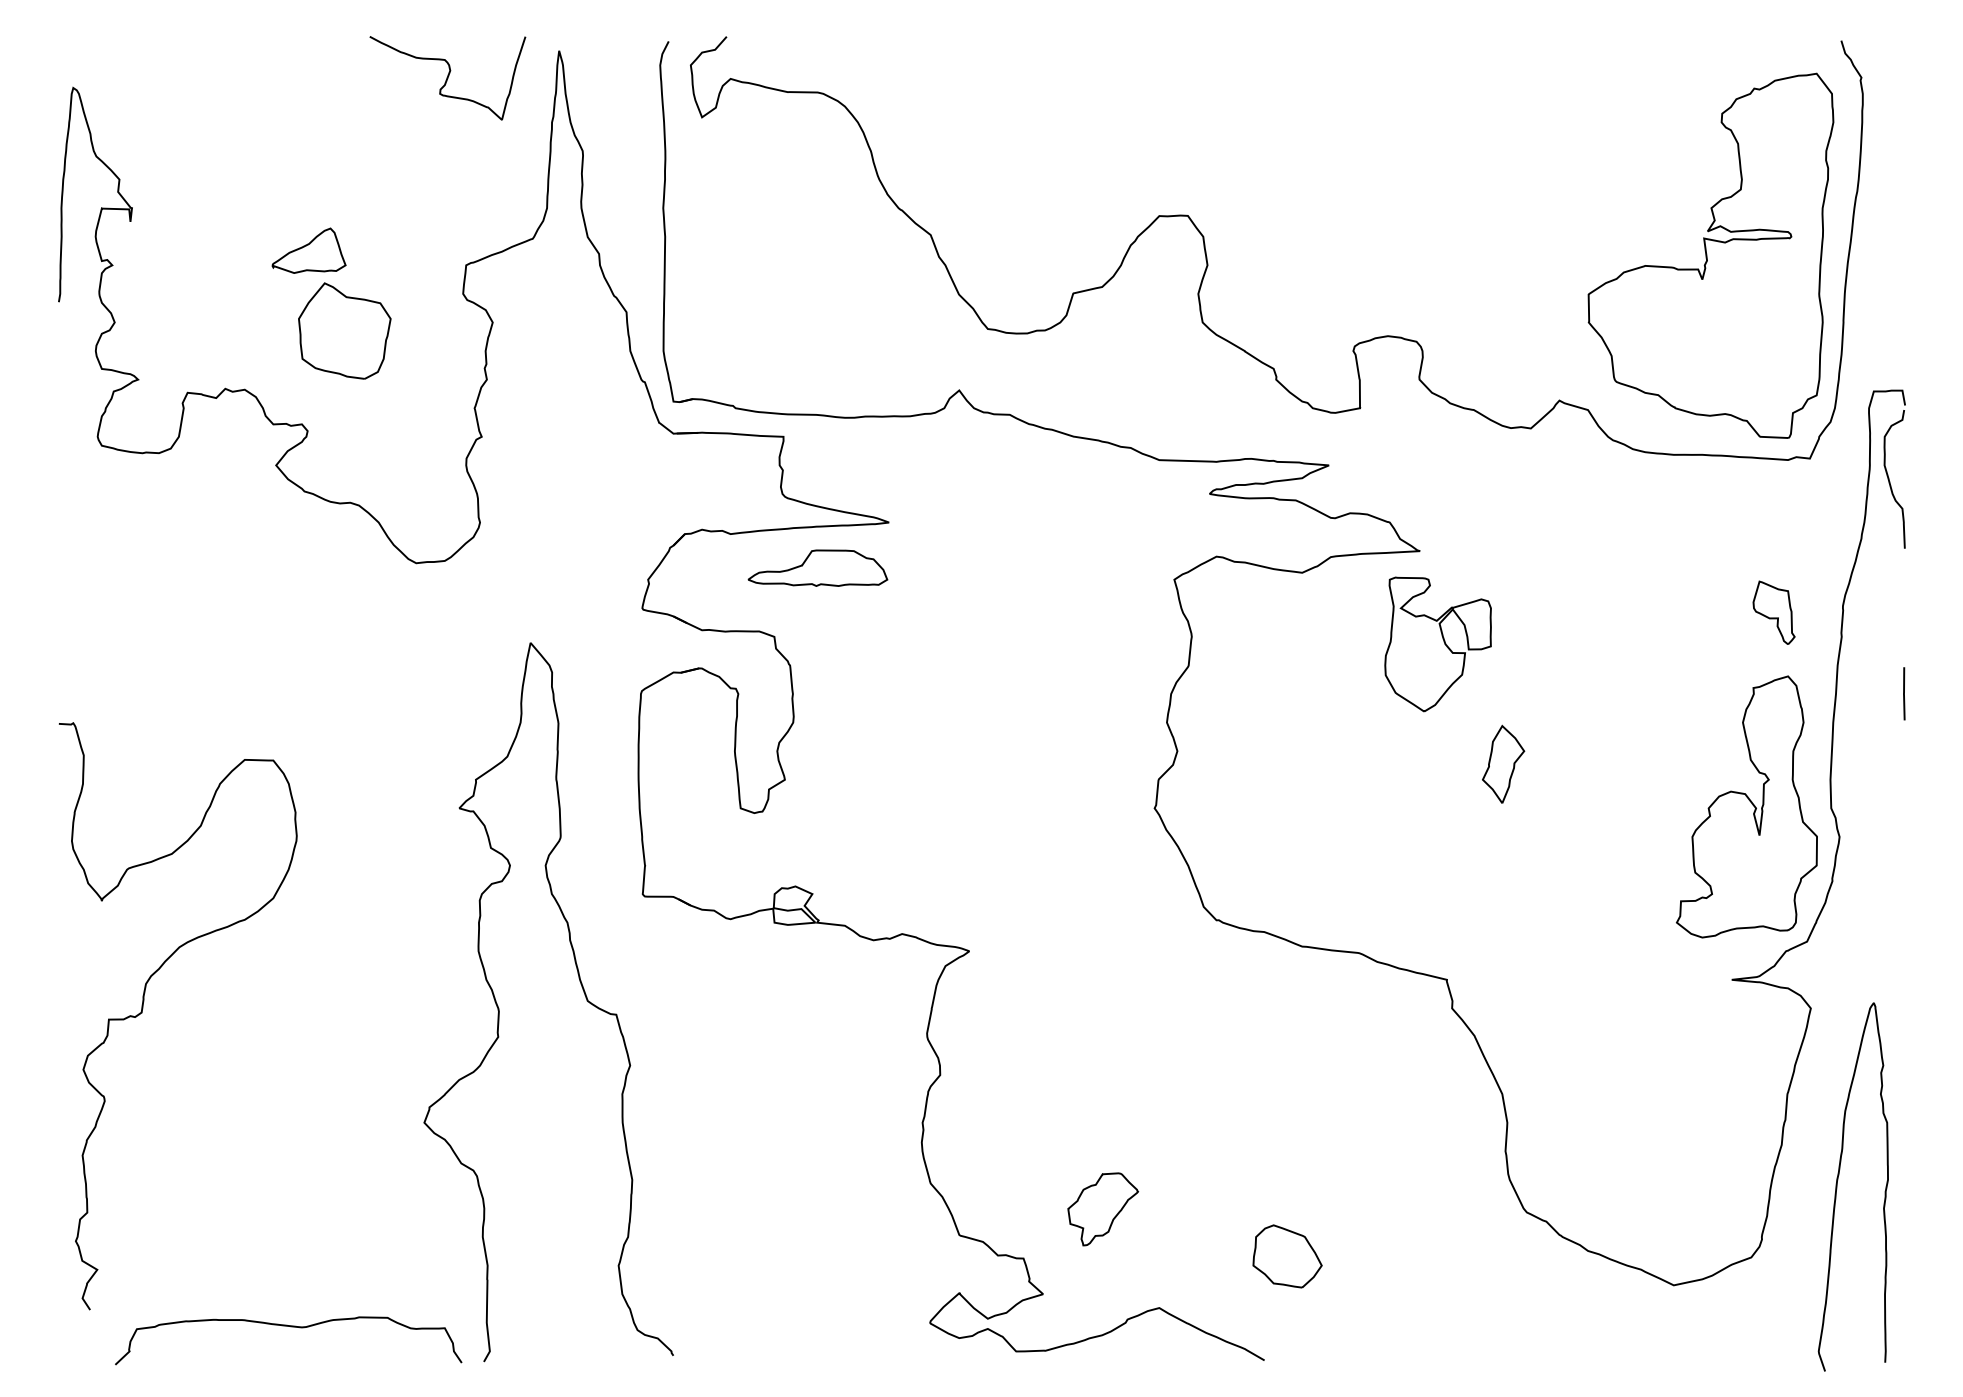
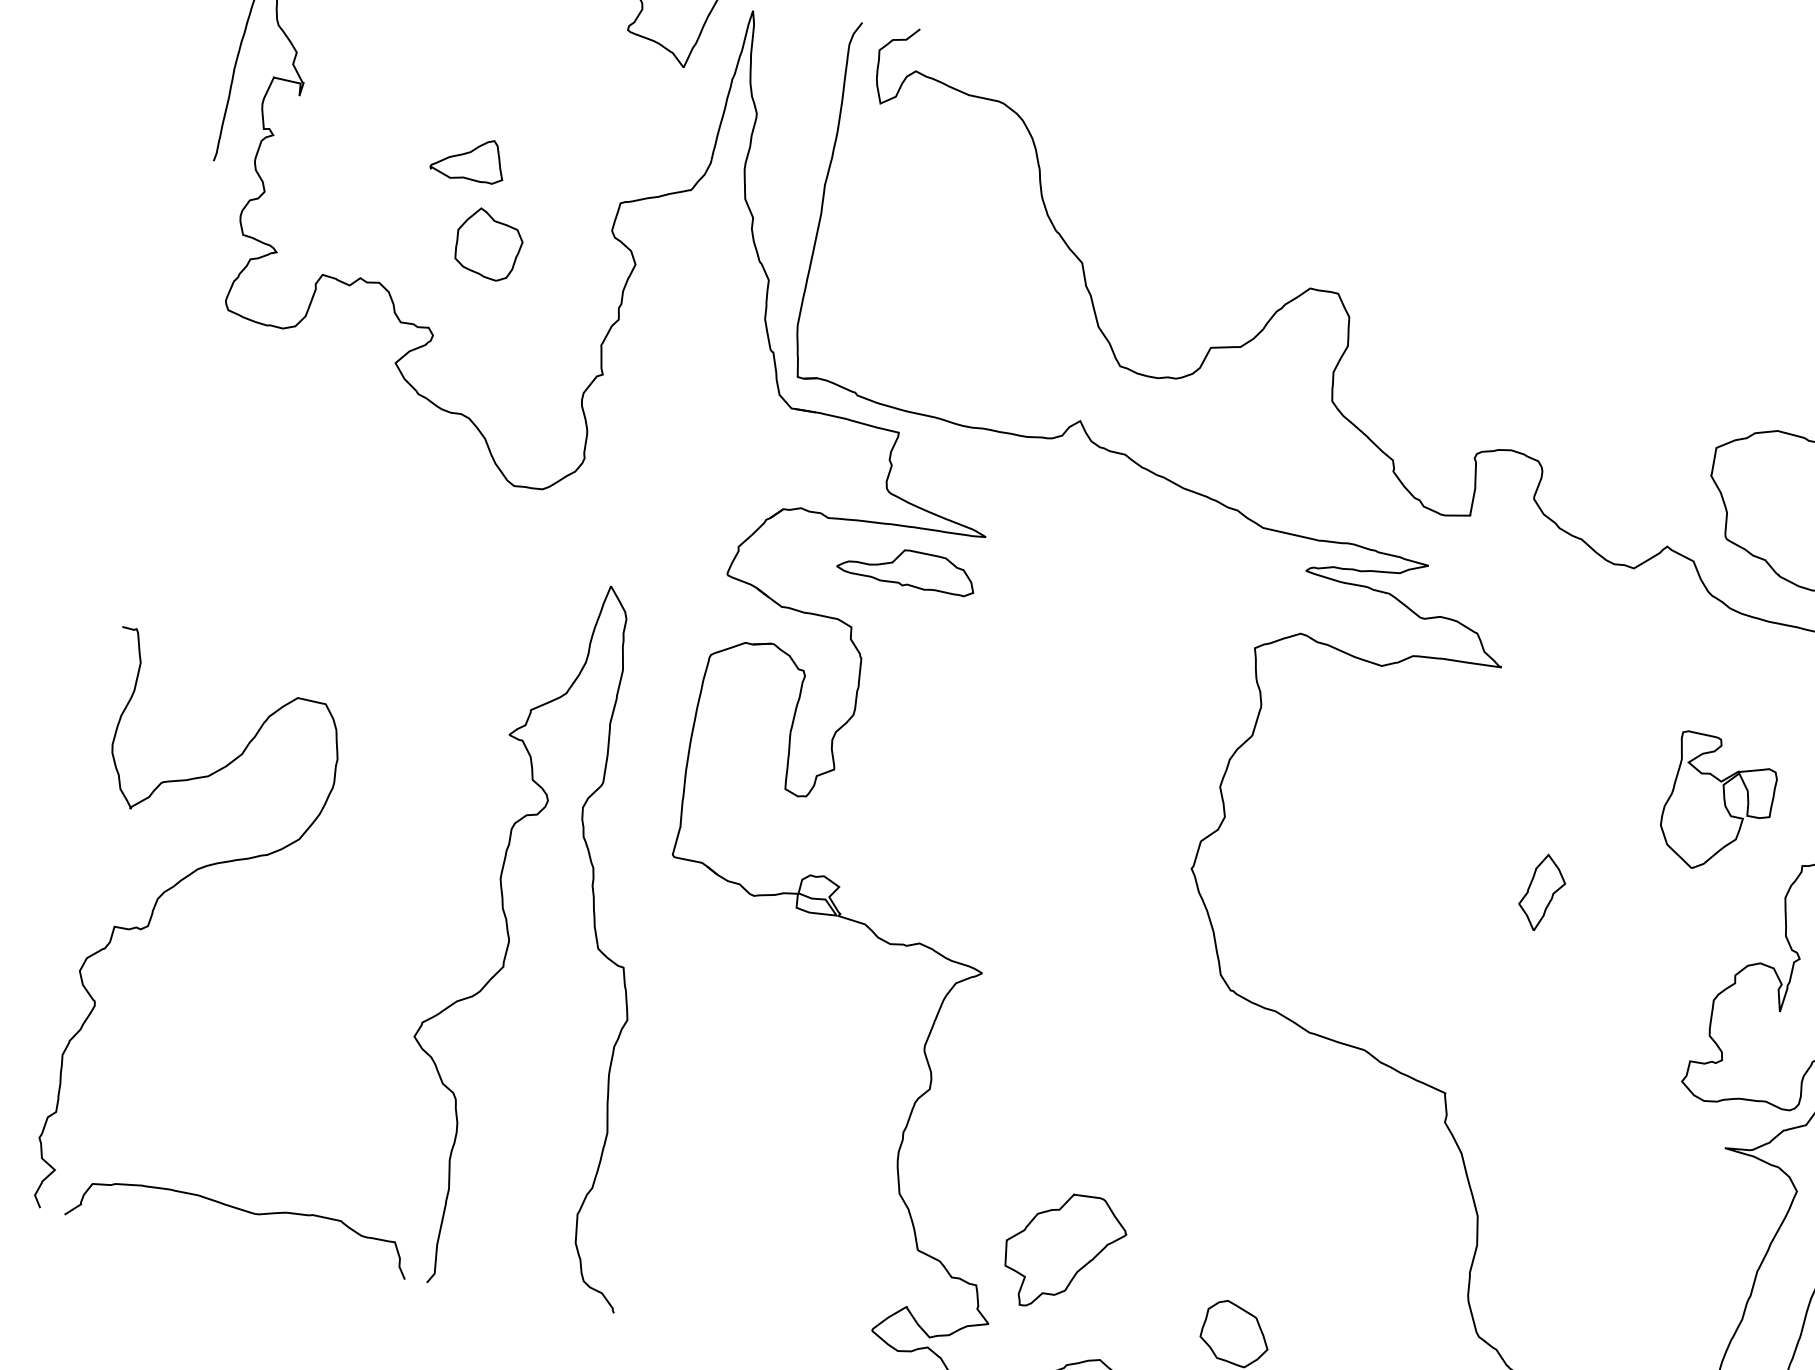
part: (344, 331) -> (488, 244), size x0.71
part: (1437, 644) -> (1717, 804), moved
curve: (143, 1008) -> (150, 922), moved
part: (1103, 1209) -> (1064, 1252), size x1.67

